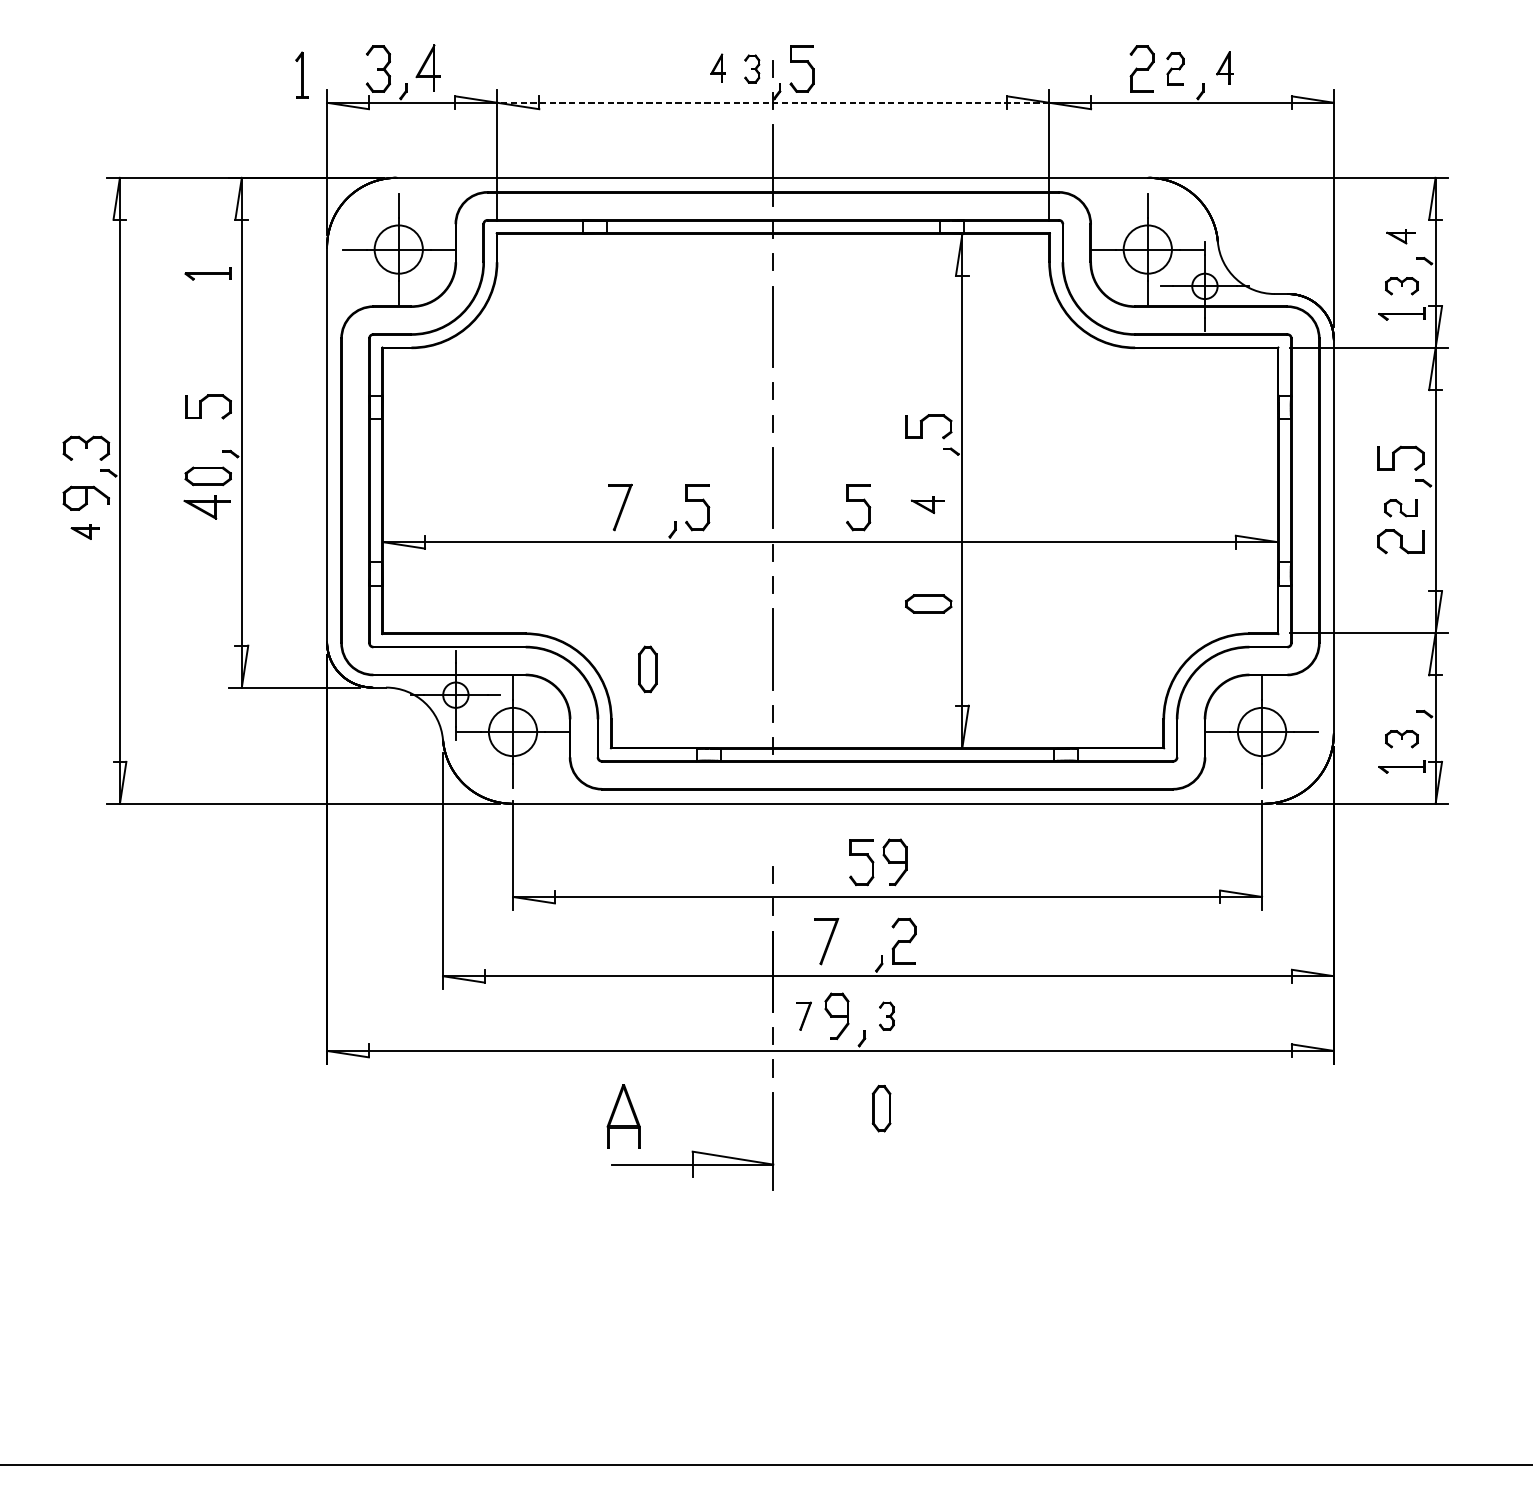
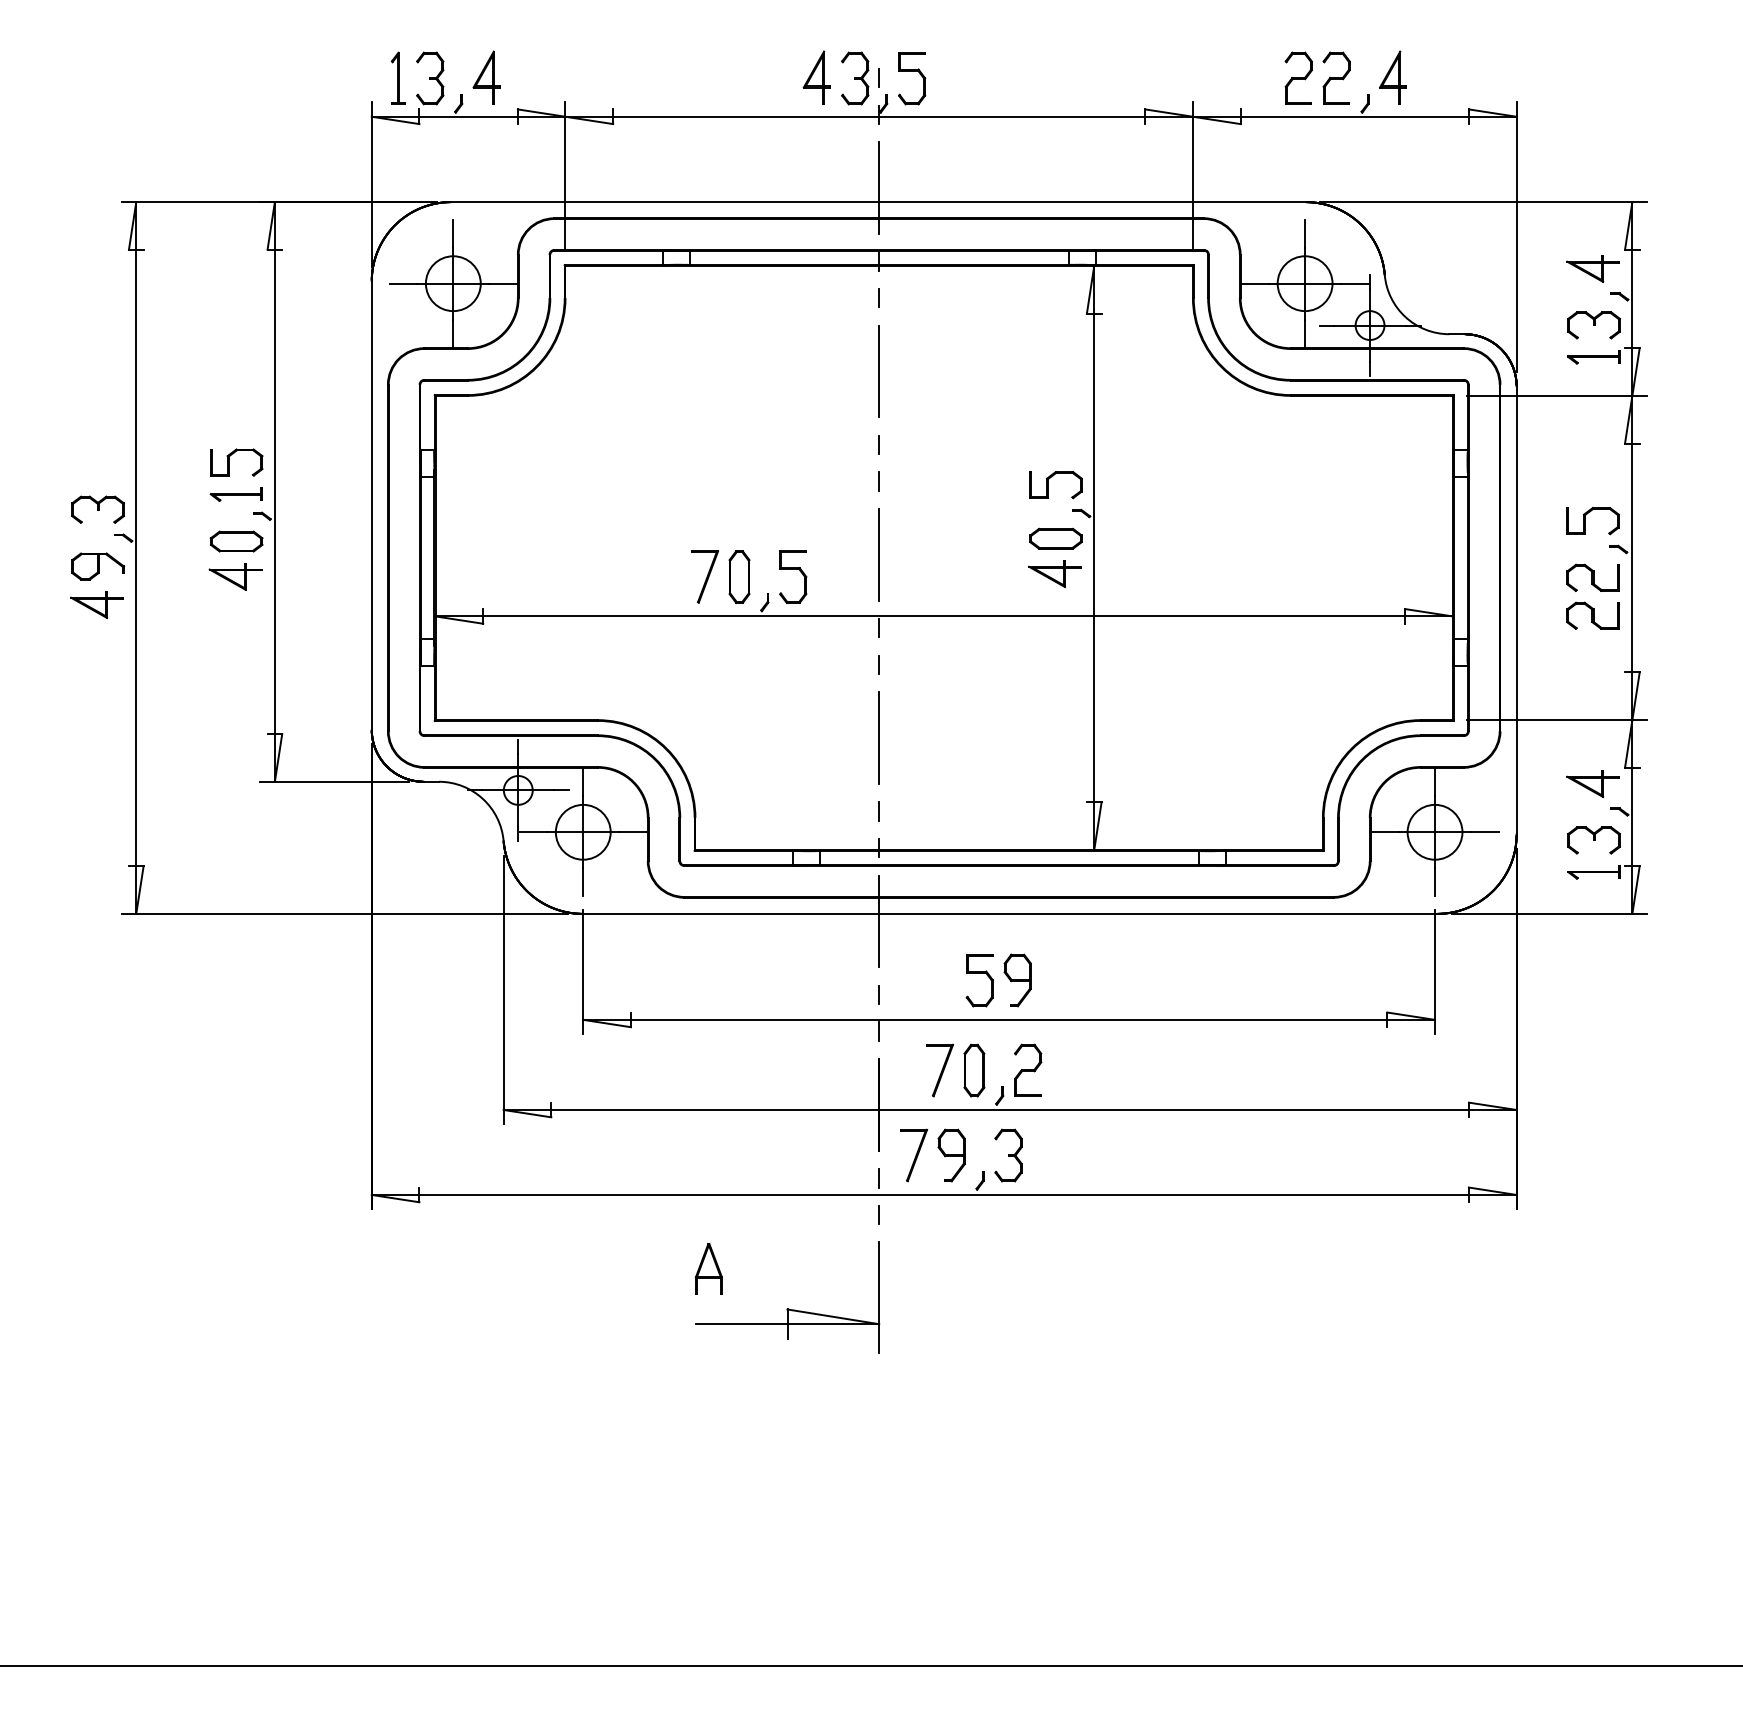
part: (718, 68) -> (816, 77), size x1.67
part: (1175, 68) -> (1336, 77), size x1.43
part: (1224, 68) -> (1392, 77), size x1.43
part: (752, 69) -> (855, 78), size x1.67
part: (301, 74) -> (397, 77), moved
line: (773, 102) -> (879, 116), dashed -> solid
part: (1400, 236) -> (1592, 268), size x1.67
part: (207, 274) -> (235, 494), moved
part: (1401, 286) -> (1593, 325), size x1.43
part: (858, 500) -> (976, 569), removed
part: (927, 505) -> (1054, 574), size x1.43
part: (1400, 507) -> (1592, 577), size x1.43
part: (84, 531) -> (96, 604), size x1.67
part: (928, 603) -> (1055, 538), moved
part: (647, 668) -> (739, 576), moved
part: (1400, 689) -> (1592, 784), added
part: (1401, 739) -> (1593, 840), size x1.43
line: (773, 810) -> (879, 921), added
part: (804, 1016) -> (914, 1155), size x1.67
part: (886, 1016) -> (1008, 1155), size x1.67
part: (881, 1108) -> (974, 1070), moved
part: (623, 1115) -> (708, 1268), size x0.71

